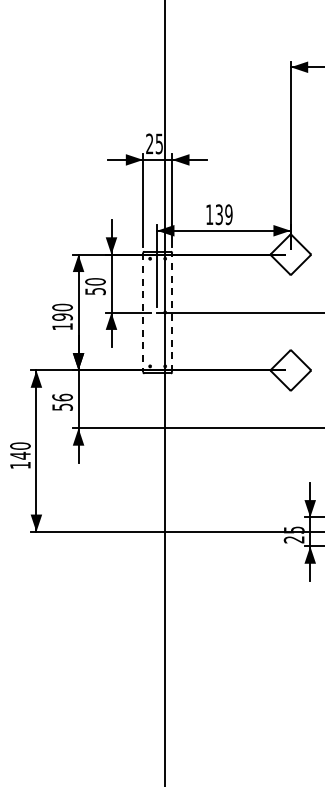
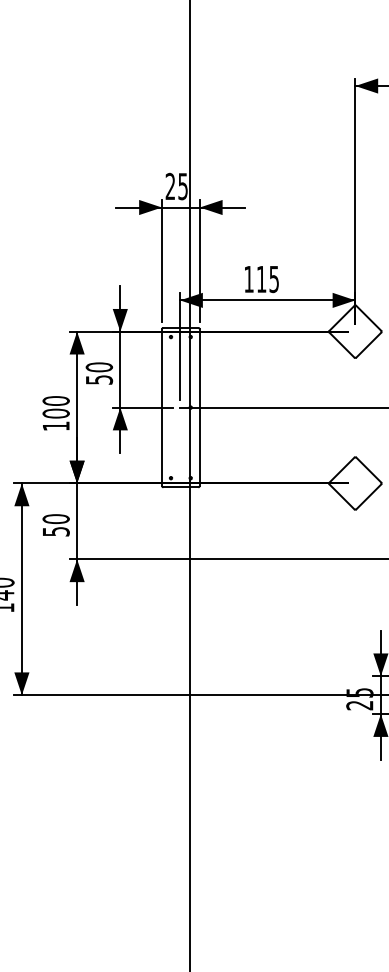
text: (223, 214) -> (267, 279), 139 -> 115
line: (143, 312) -> (162, 407), dashed -> solid
line: (172, 312) -> (200, 407), dashed -> solid
text: (62, 316) -> (56, 412), 190 -> 100
text: (62, 397) -> (56, 518), 56 -> 50

